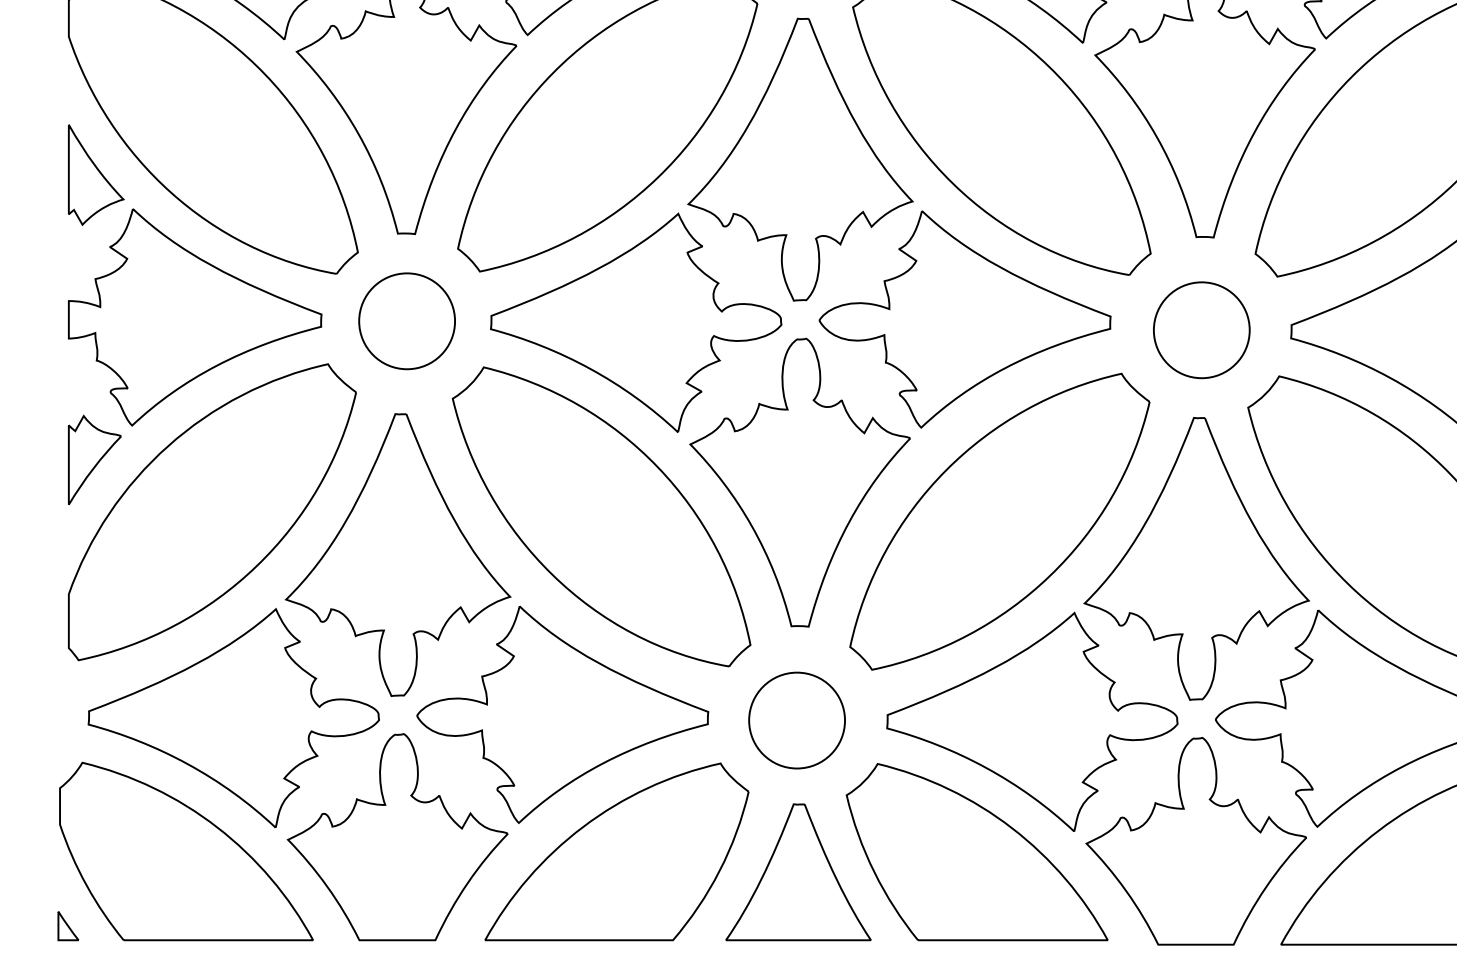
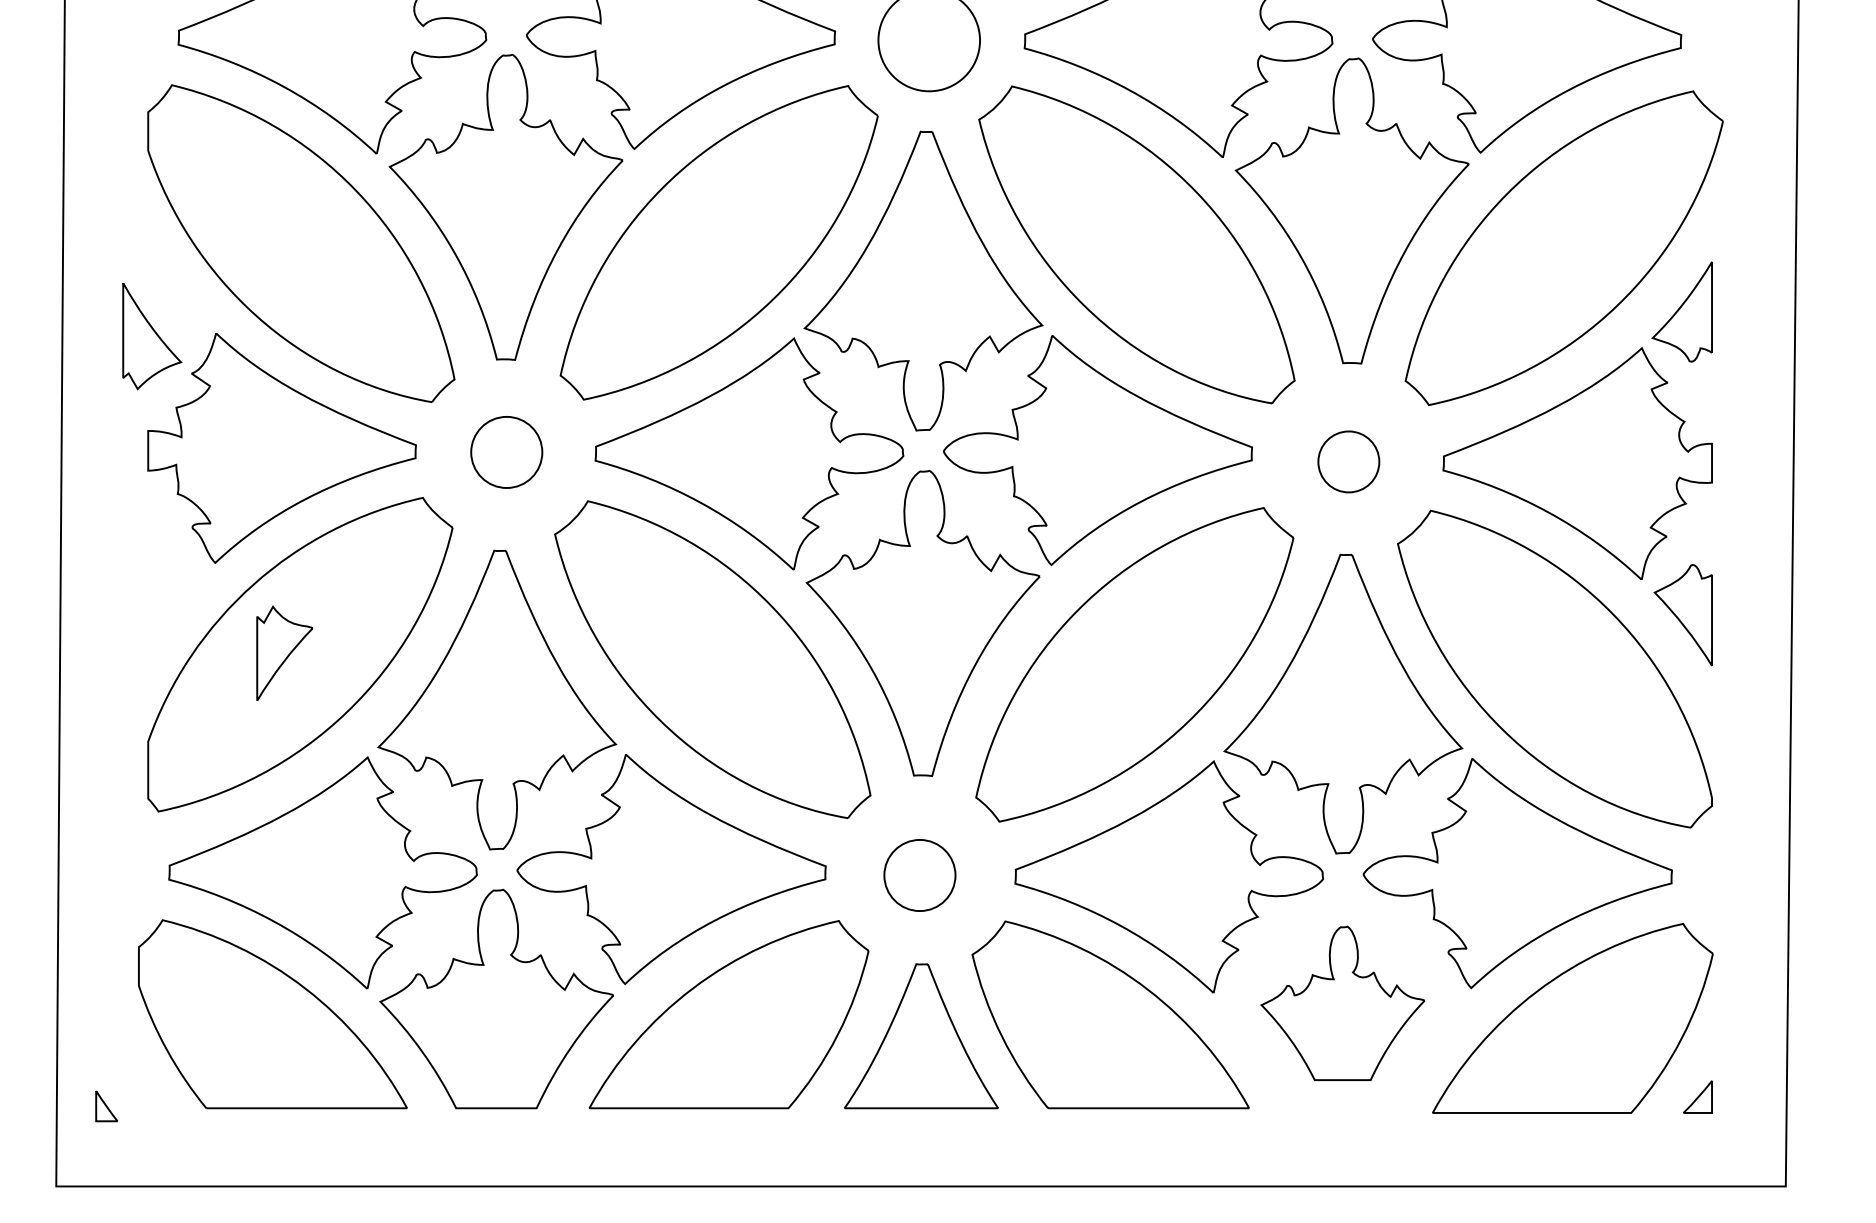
part: (96, 175) -> (152, 336), moved
part: (406, 321) -> (506, 452), size x0.7
part: (1201, 329) -> (1348, 461), size x0.6
part: (94, 460) -> (284, 653), moved
part: (796, 720) -> (919, 875), size x0.7
part: (1195, 841) -> (1342, 1003), size x0.7
part: (68, 926) -> (106, 1106), moved

